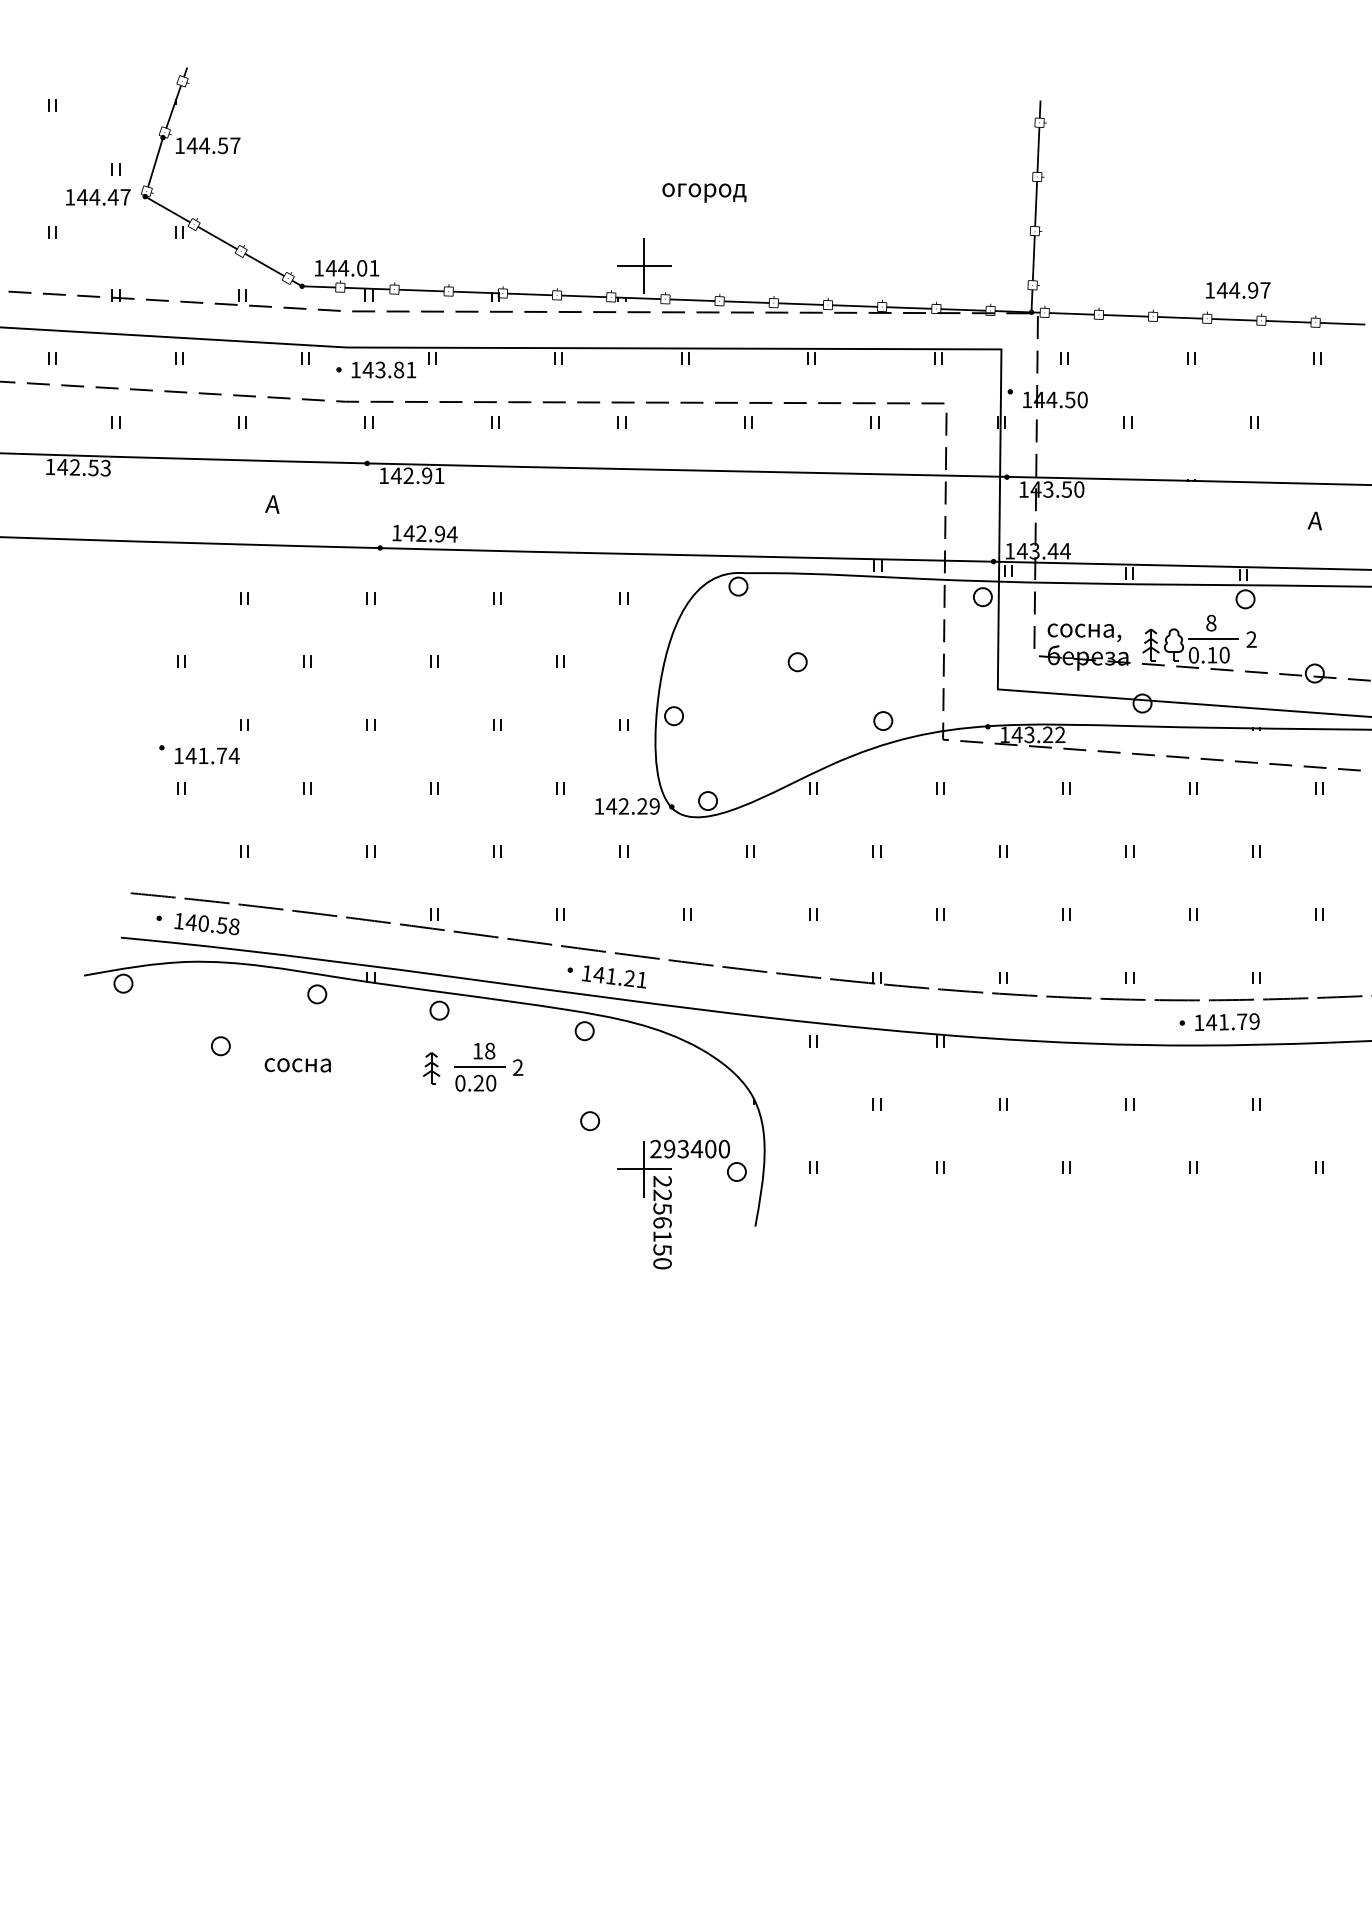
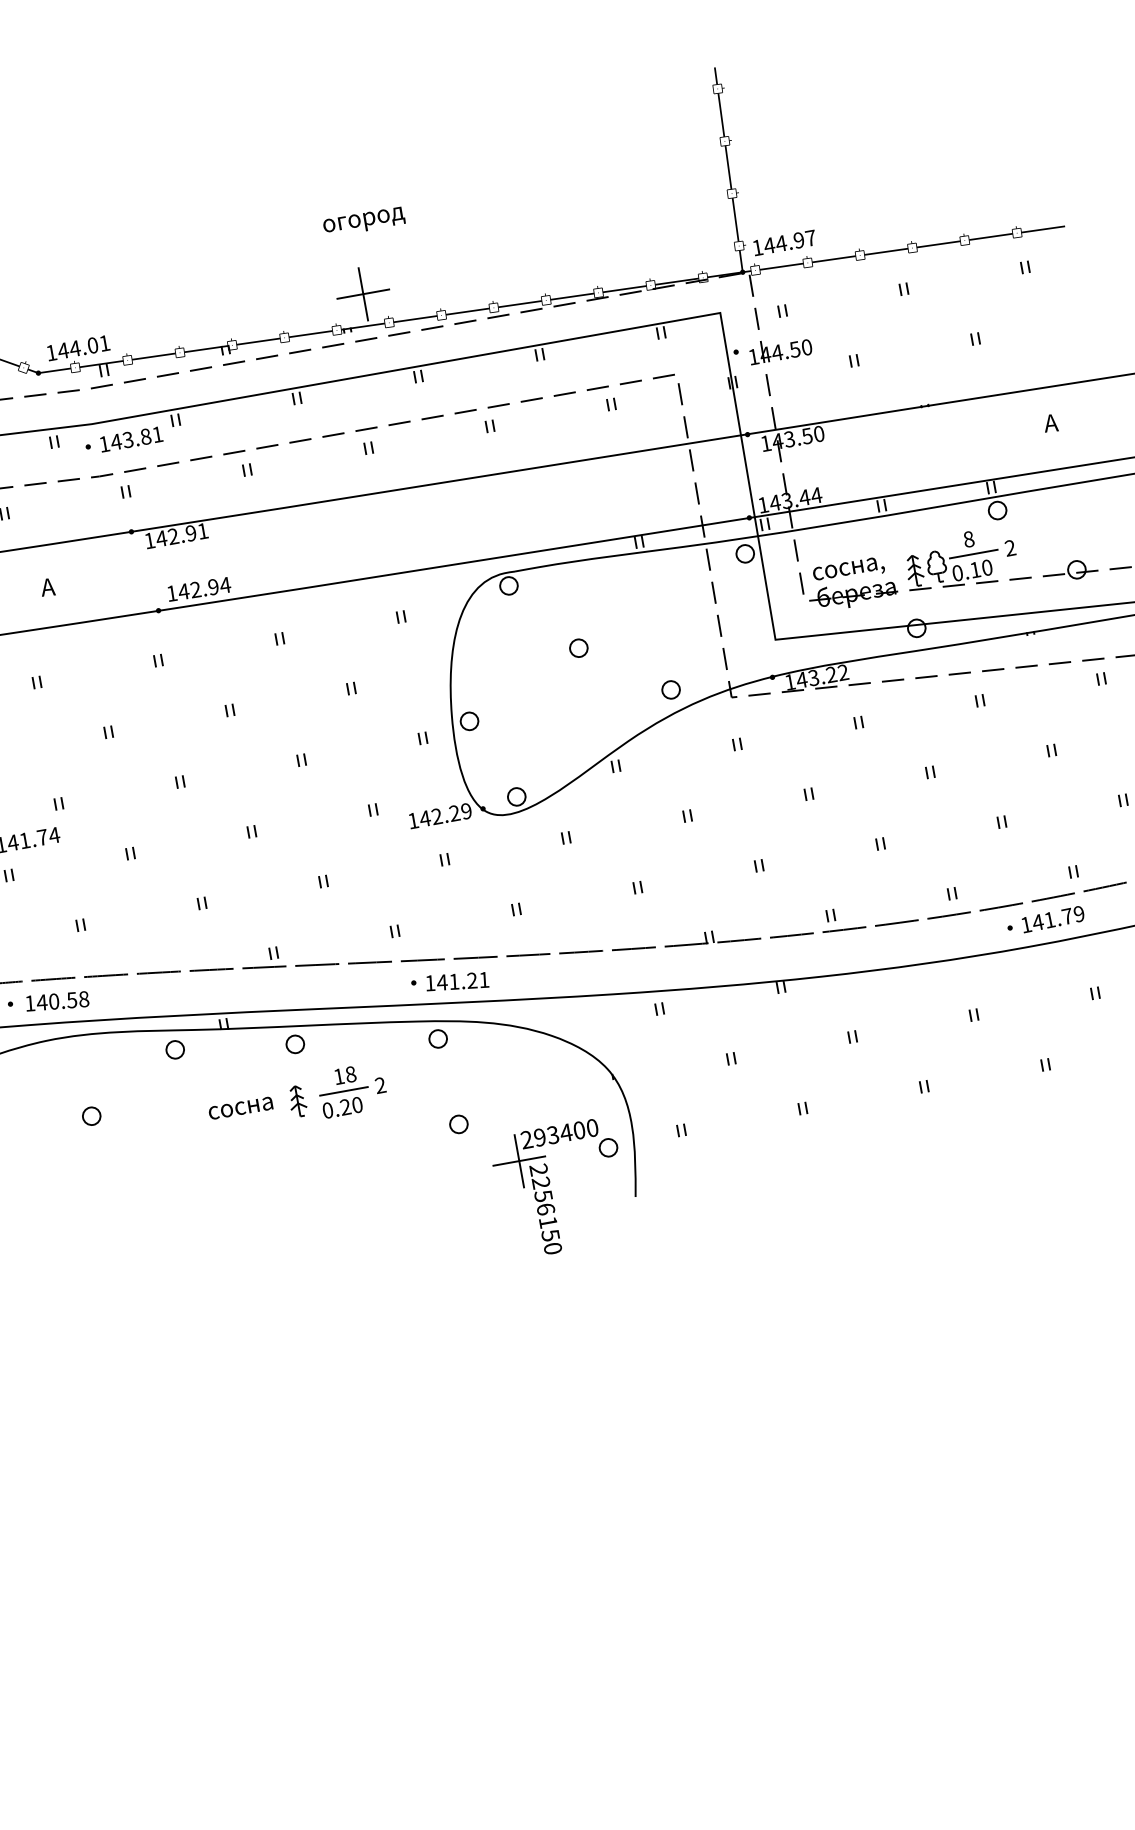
text: (704, 192) -> (364, 221), moved
text: (1238, 290) -> (785, 242), moved
text: (297, 1065) -> (240, 1108), moved

